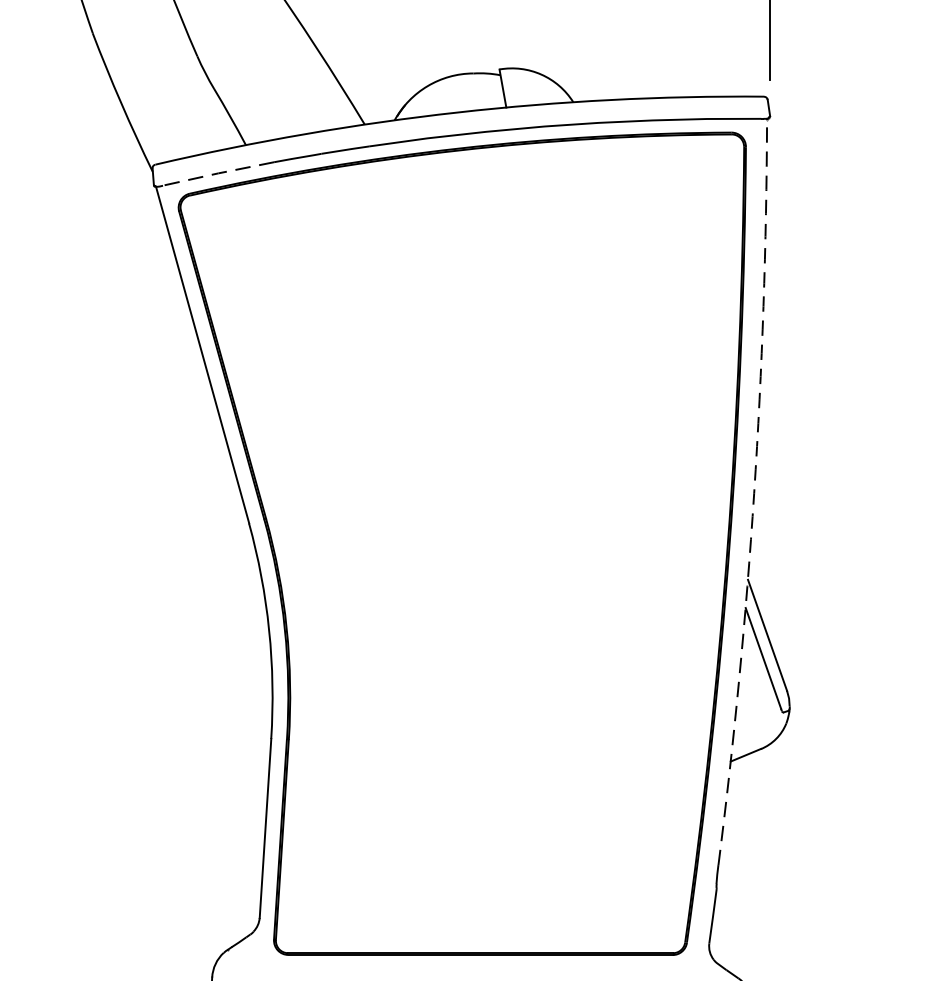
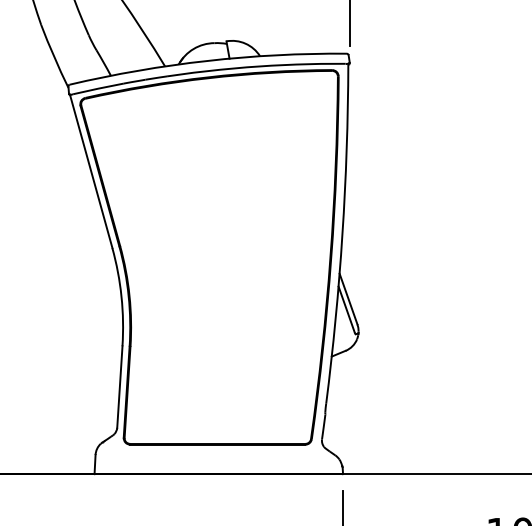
line: (218, 173) -> (98, 88), dashed -> solid
arc: (754, 493) -> (342, 234), dashed -> solid

